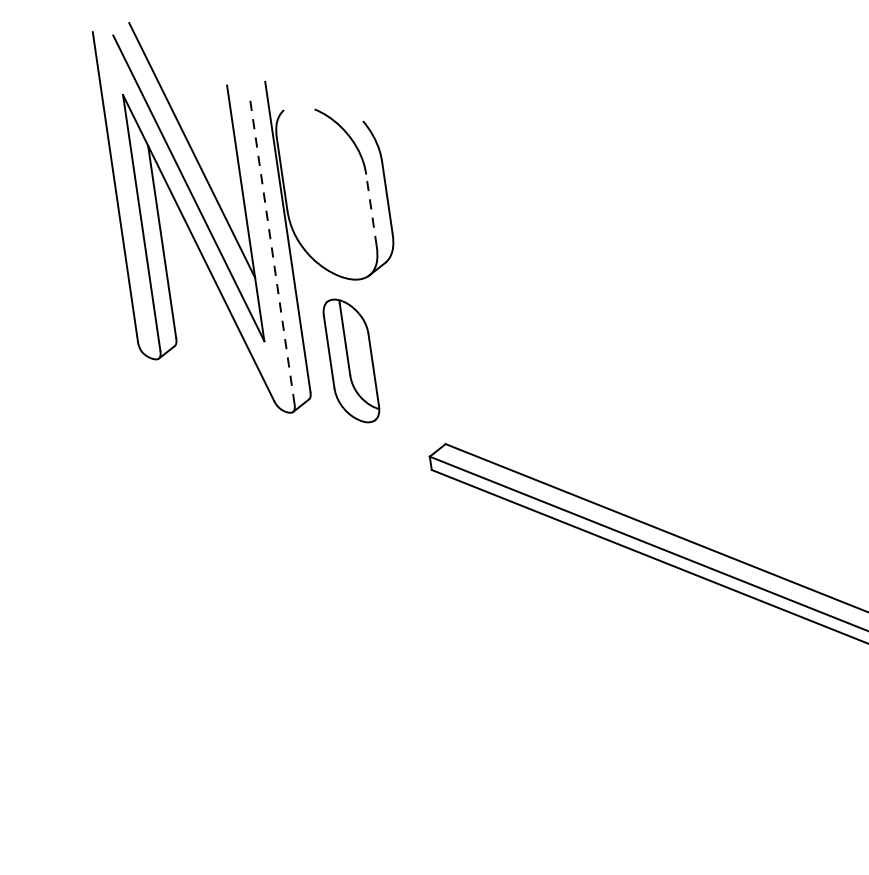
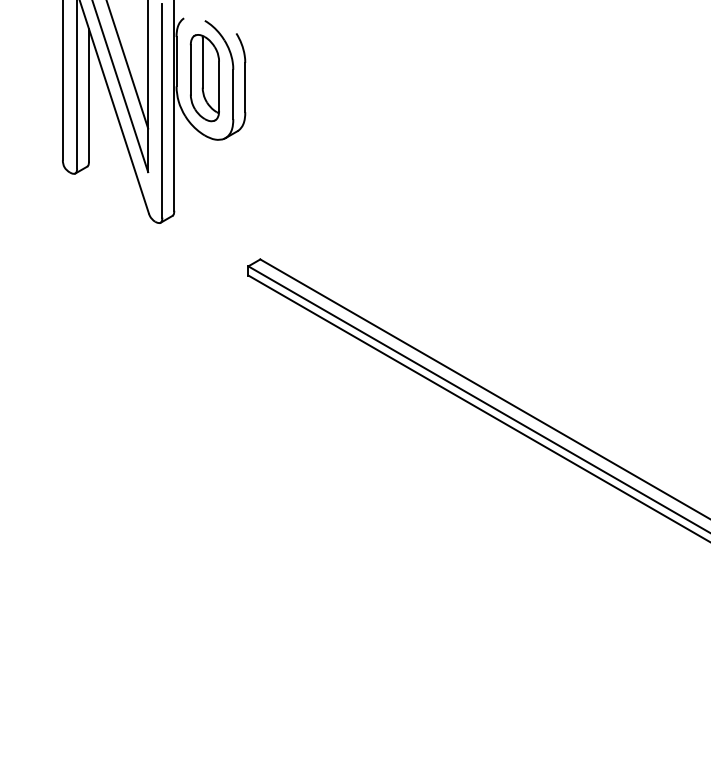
line: (371, 210) -> (233, 94), dashed -> solid
line: (272, 248) -> (162, 110), dashed -> solid
part: (350, 361) -> (204, 78), moved

